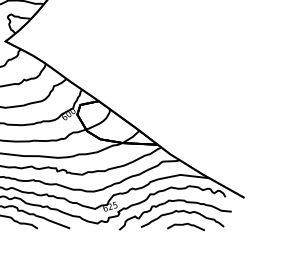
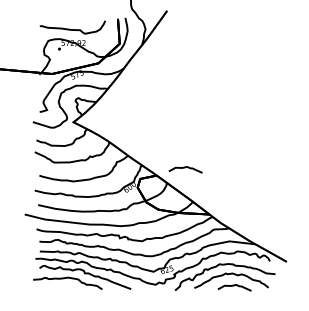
part: (130, 94) -> (185, 169), added

